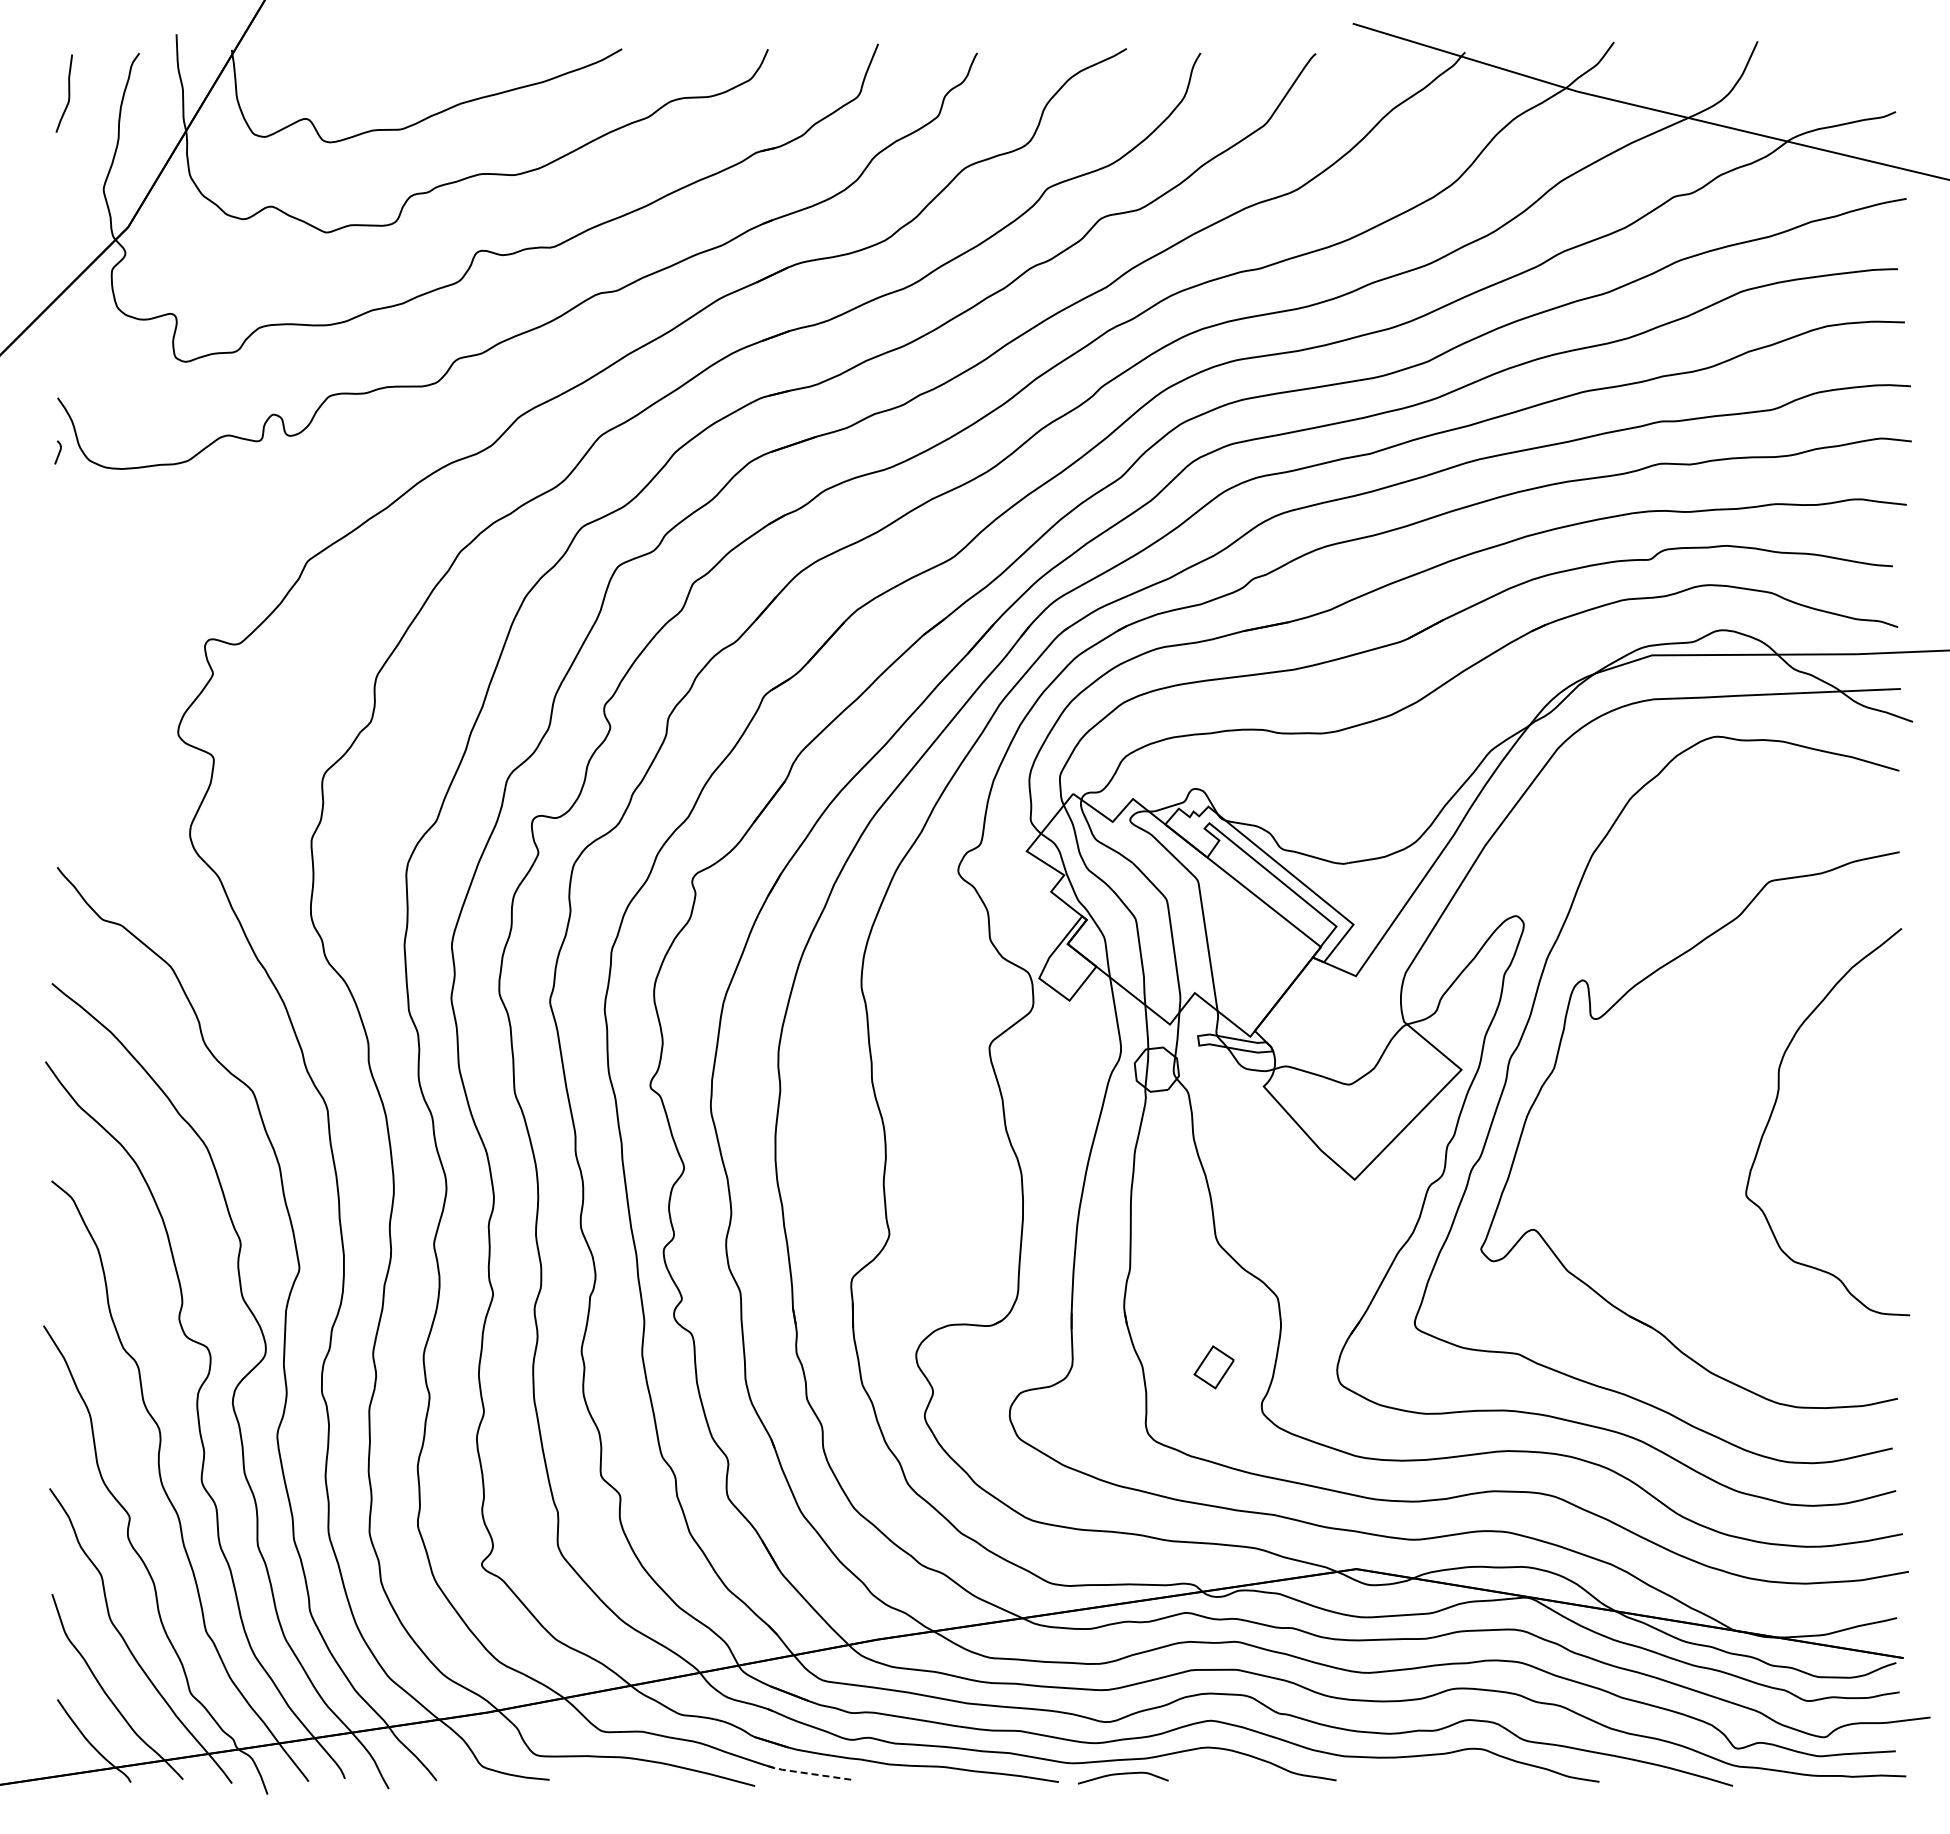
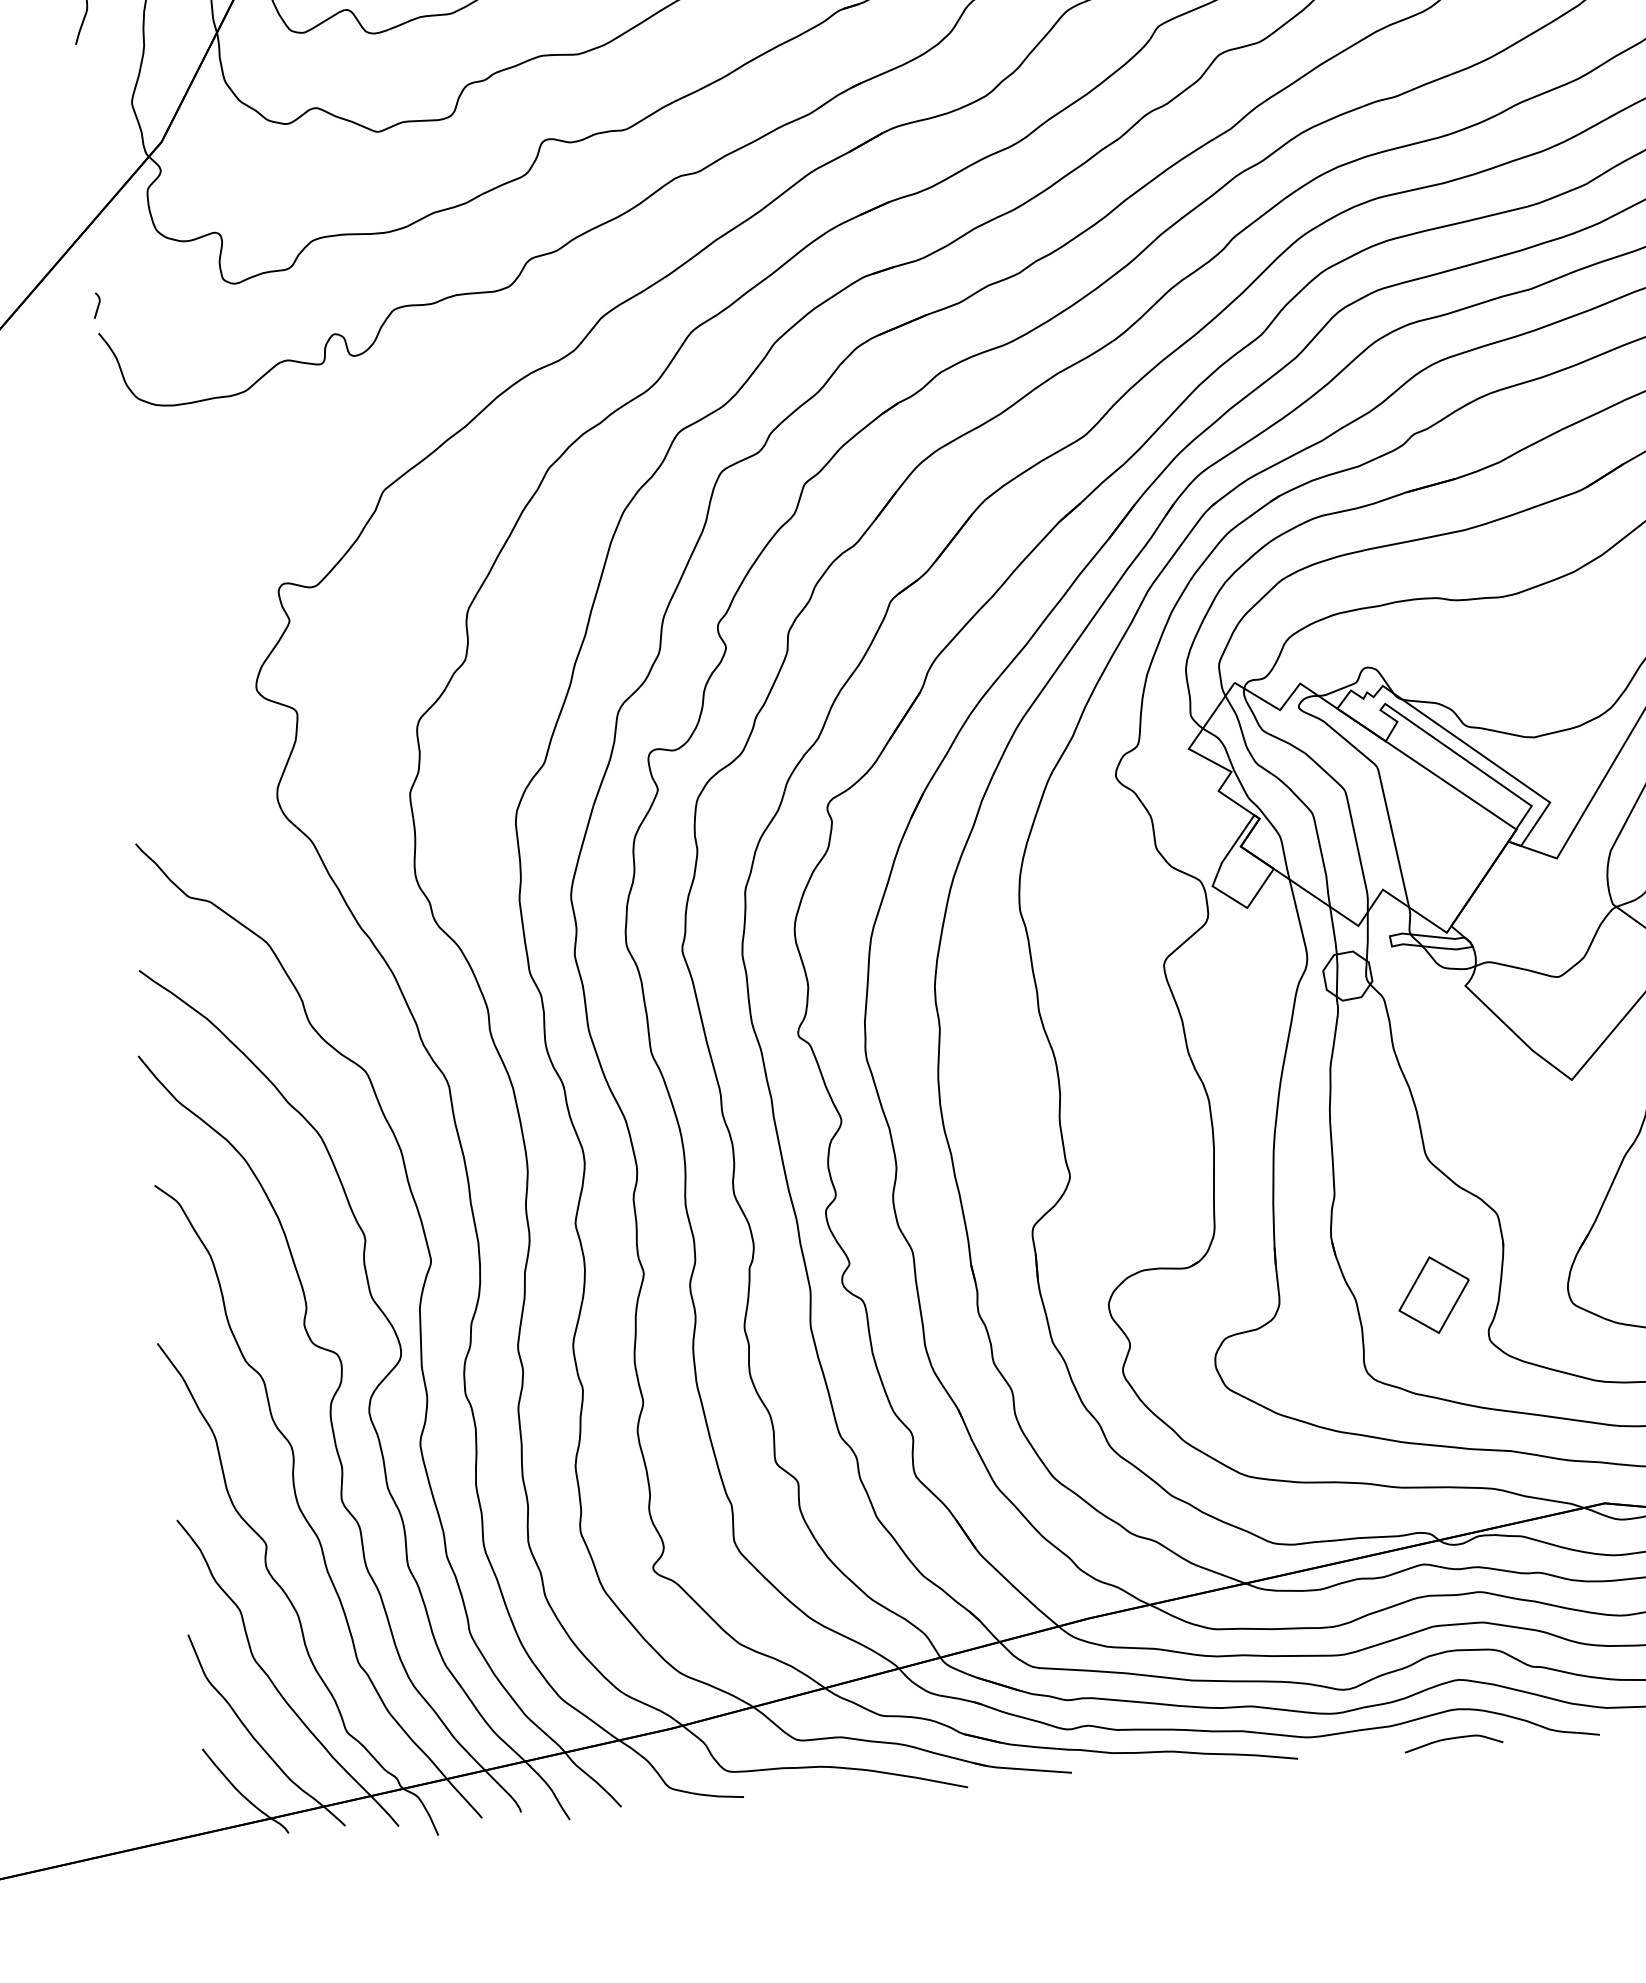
curve: (58, 452) -> (97, 305), moved
part: (1213, 1367) -> (1433, 1295), size x1.67
line: (805, 1773) -> (1021, 1769), dashed -> solid
curve: (1122, 1774) -> (1452, 1739), moved

